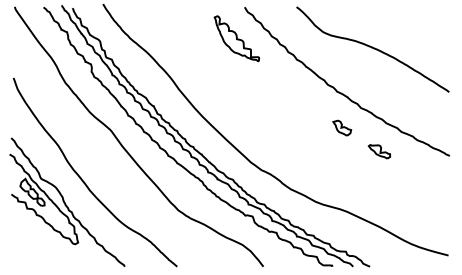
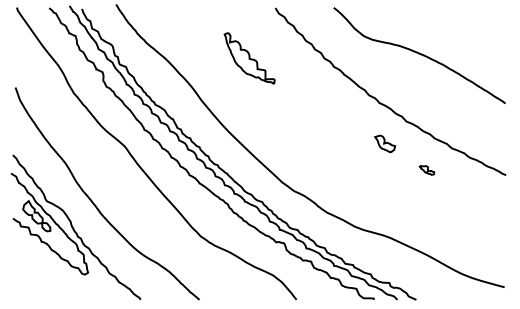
part: (236, 38) -> (249, 58), moved
part: (379, 151) -> (426, 170), size x0.6

